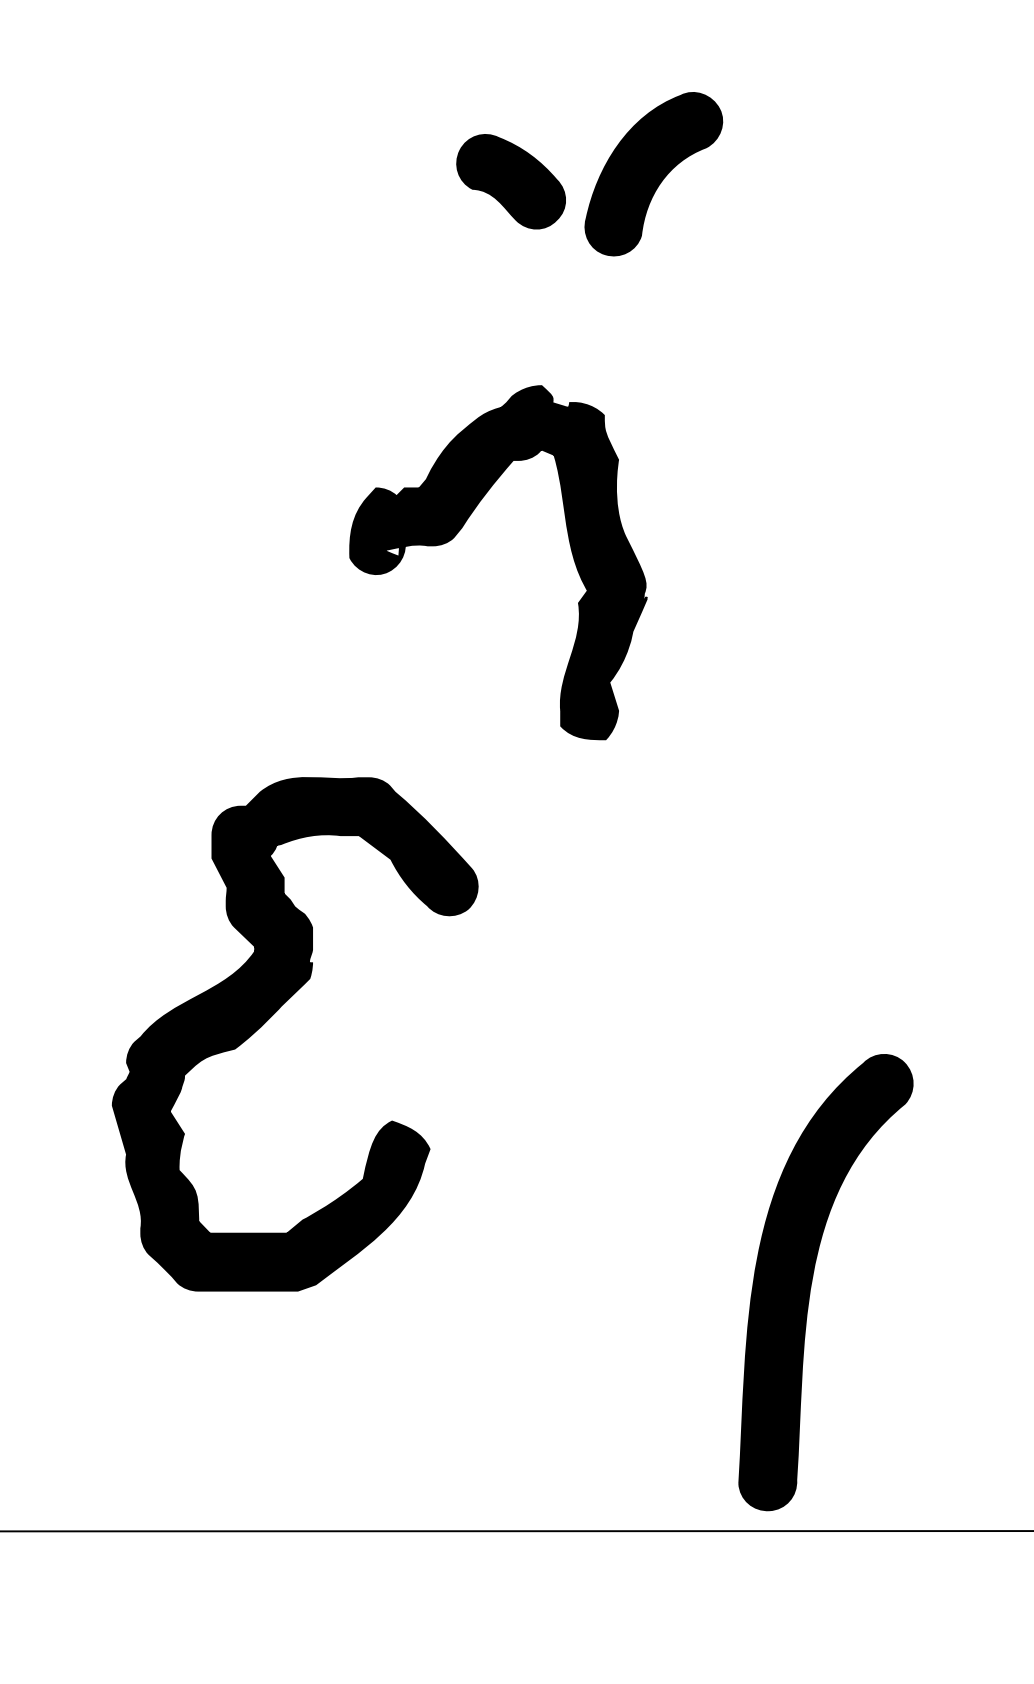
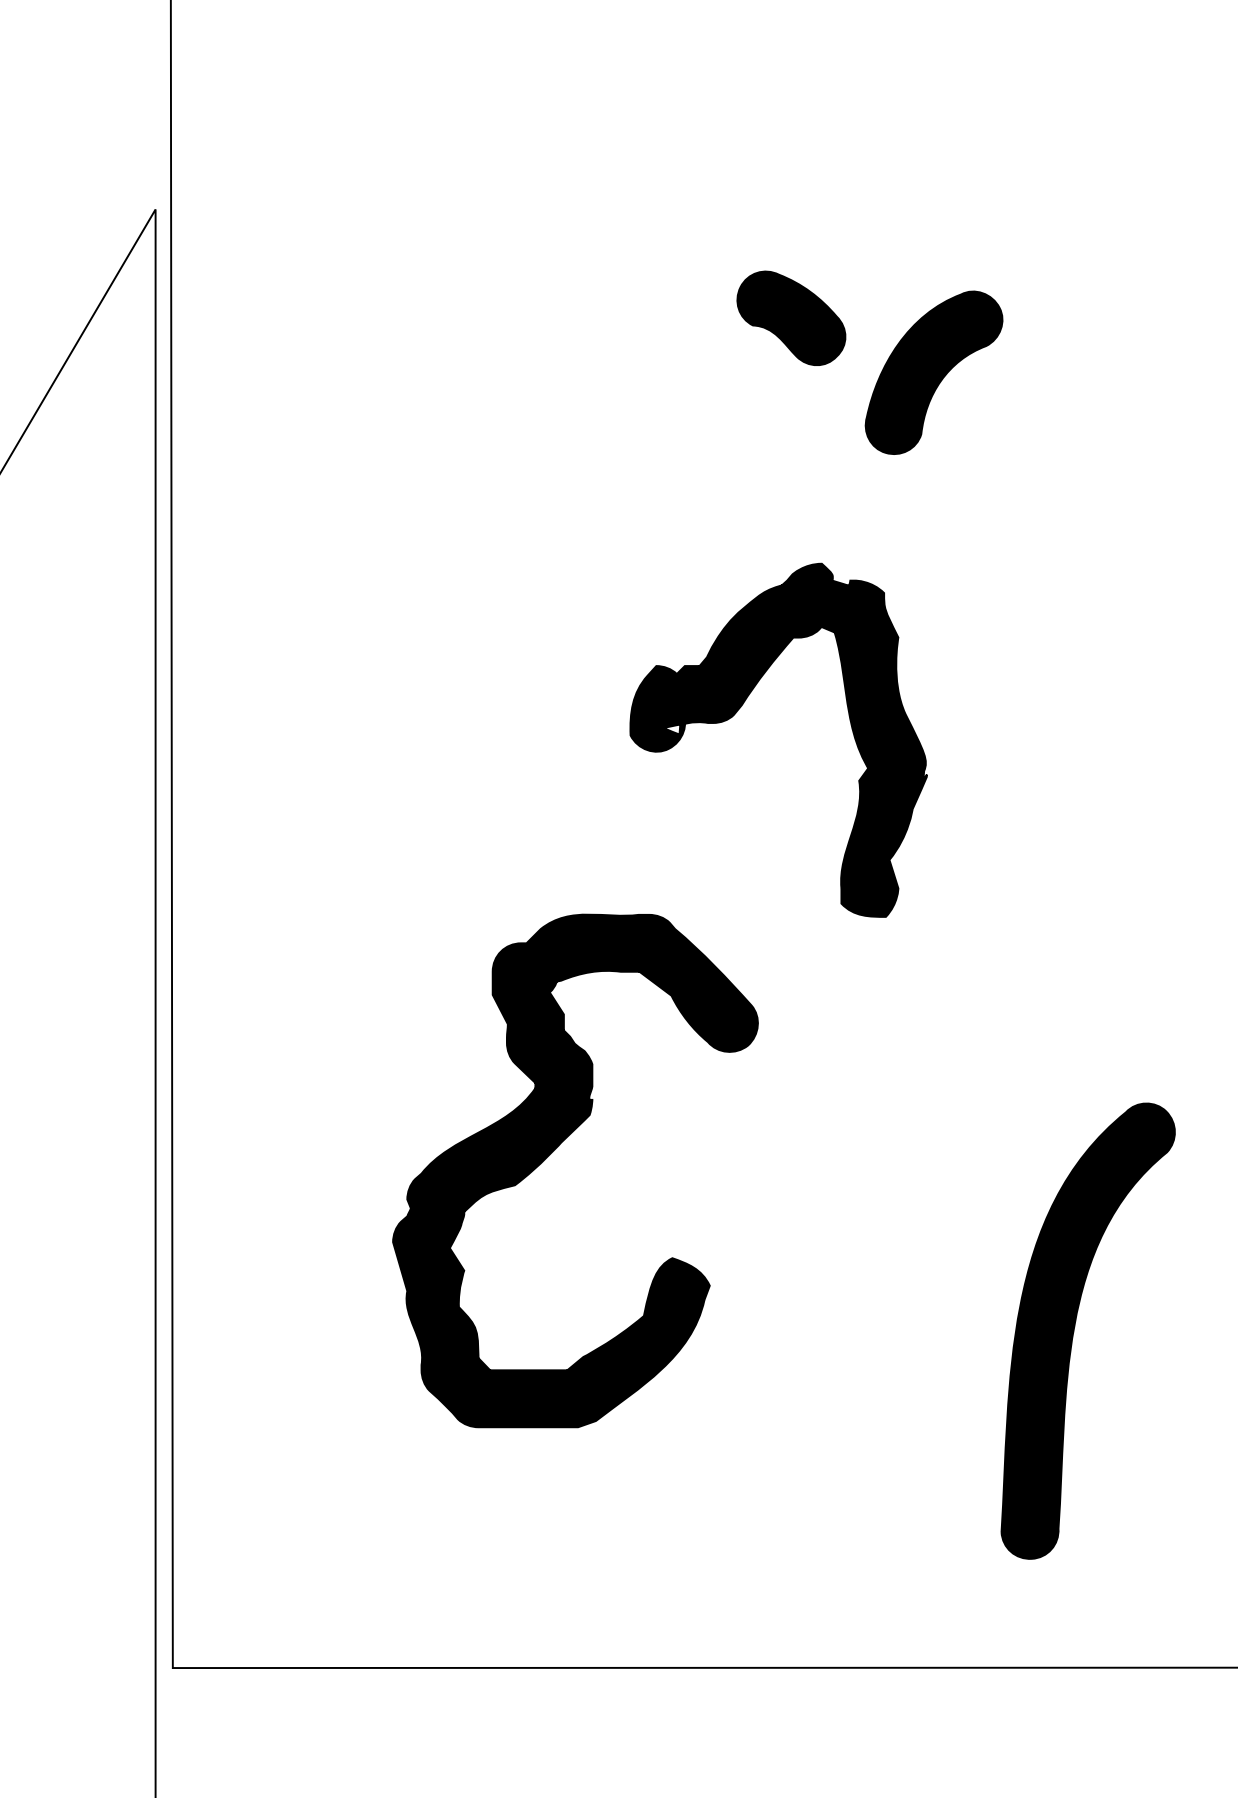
part: (653, 173) -> (933, 372), moved
part: (461, 529) -> (741, 707), moved
part: (813, 1277) -> (1075, 1326), moved

